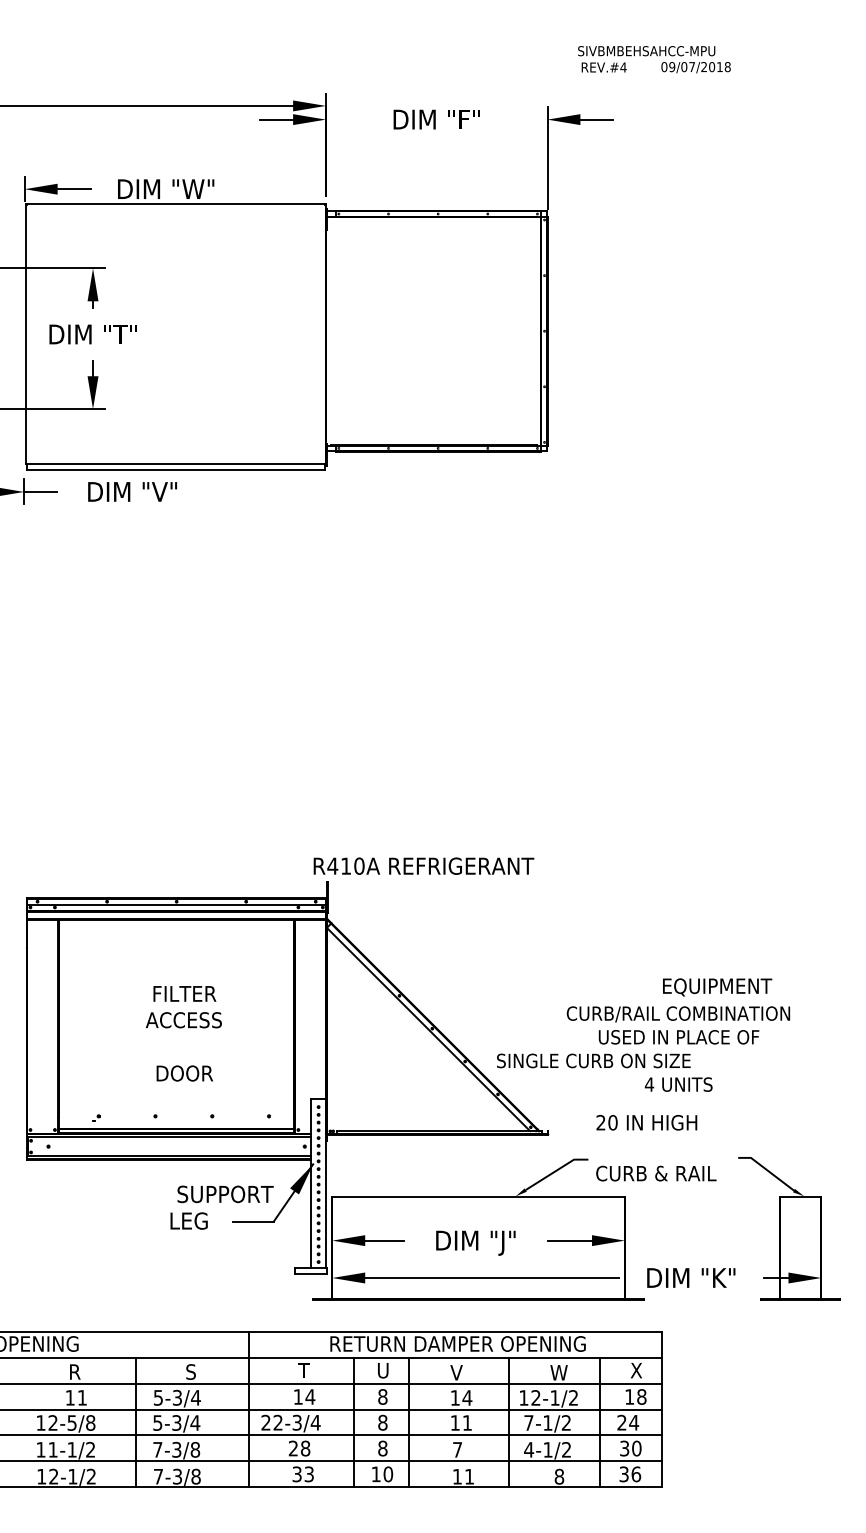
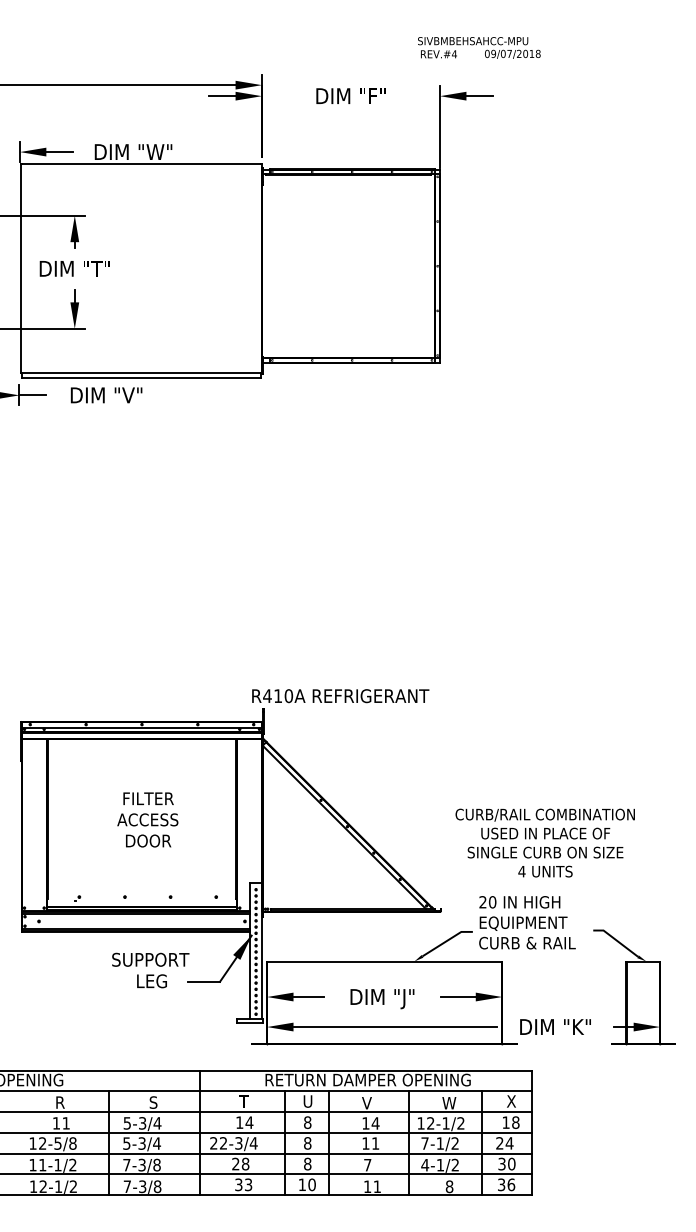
text: (654, 59) -> (479, 47), moved
text: (717, 987) -> (523, 923), moved
text: (593, 1060) -> (545, 852), moved
text: (184, 1073) -> (148, 841), moved
text: (225, 1194) -> (150, 959), moved

